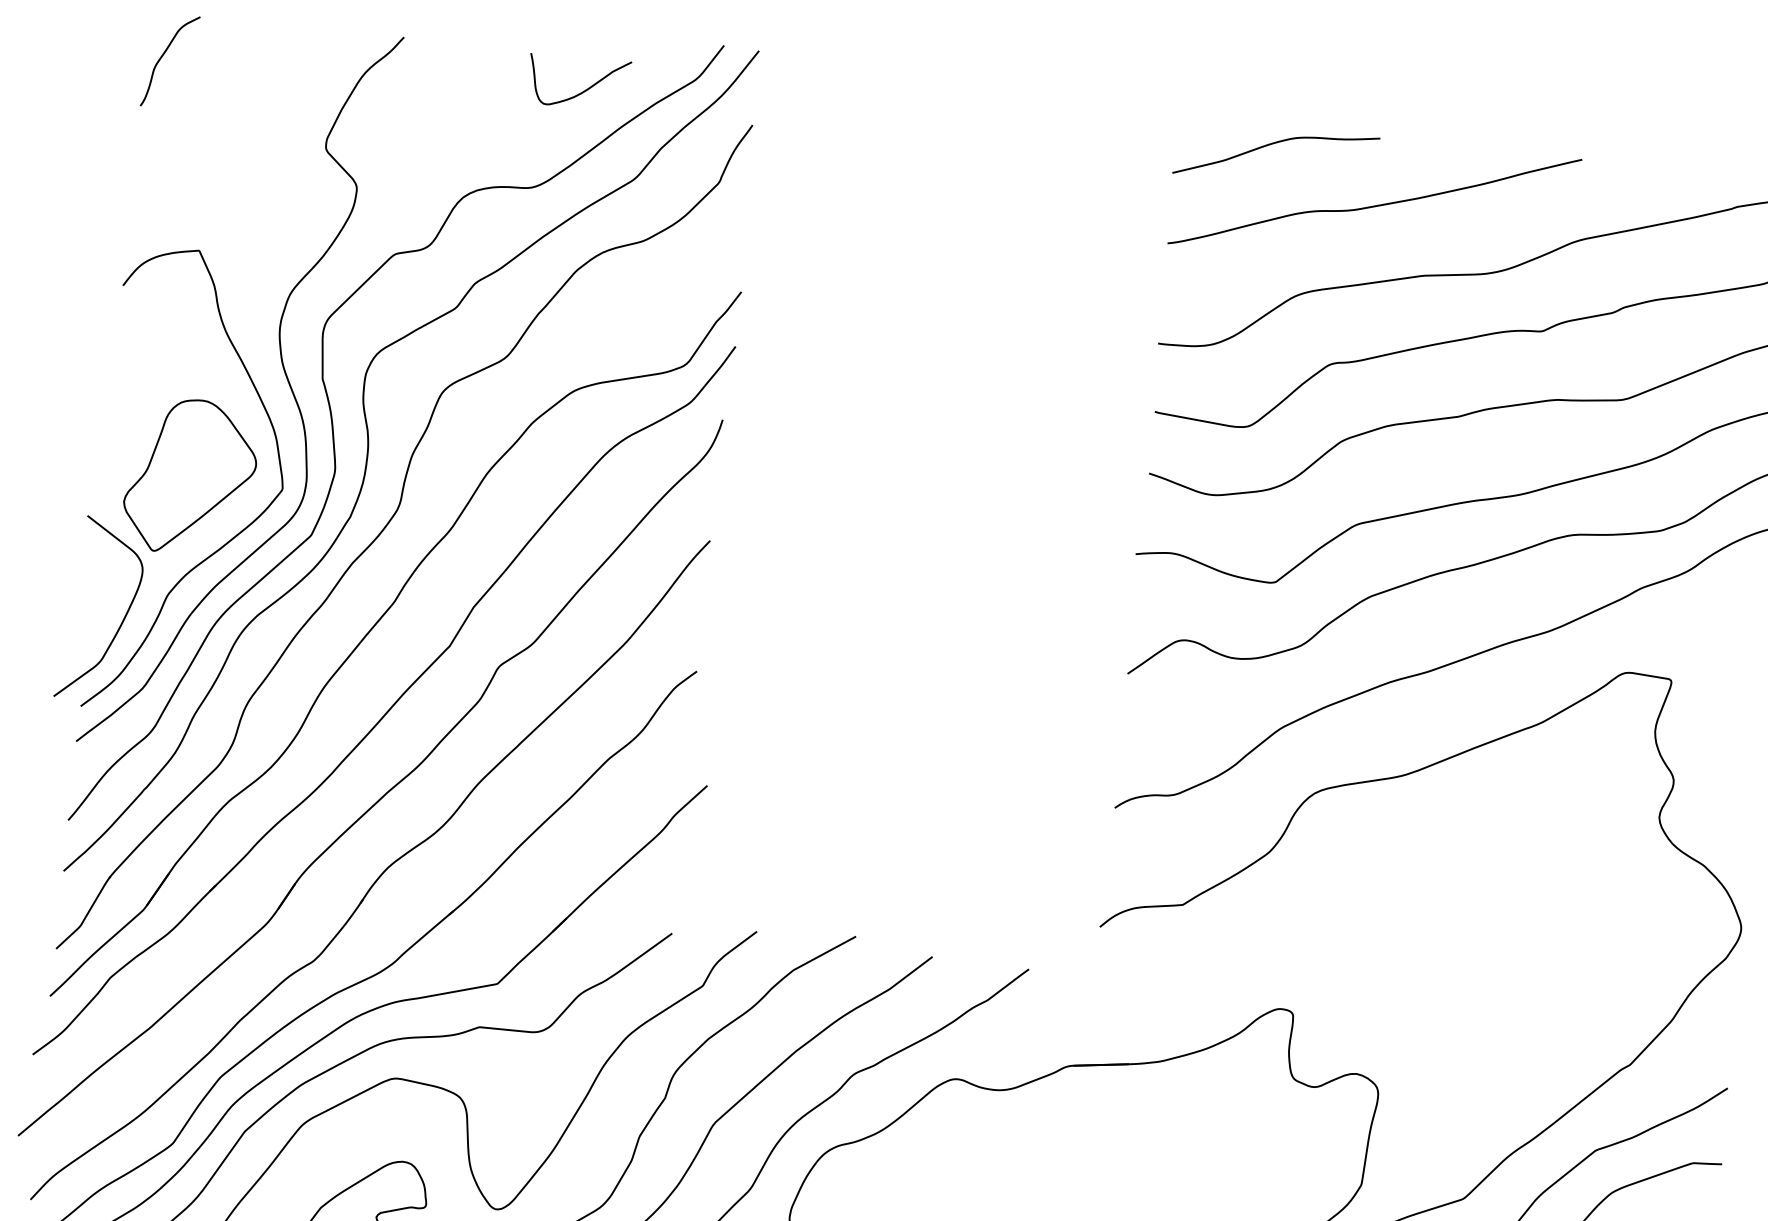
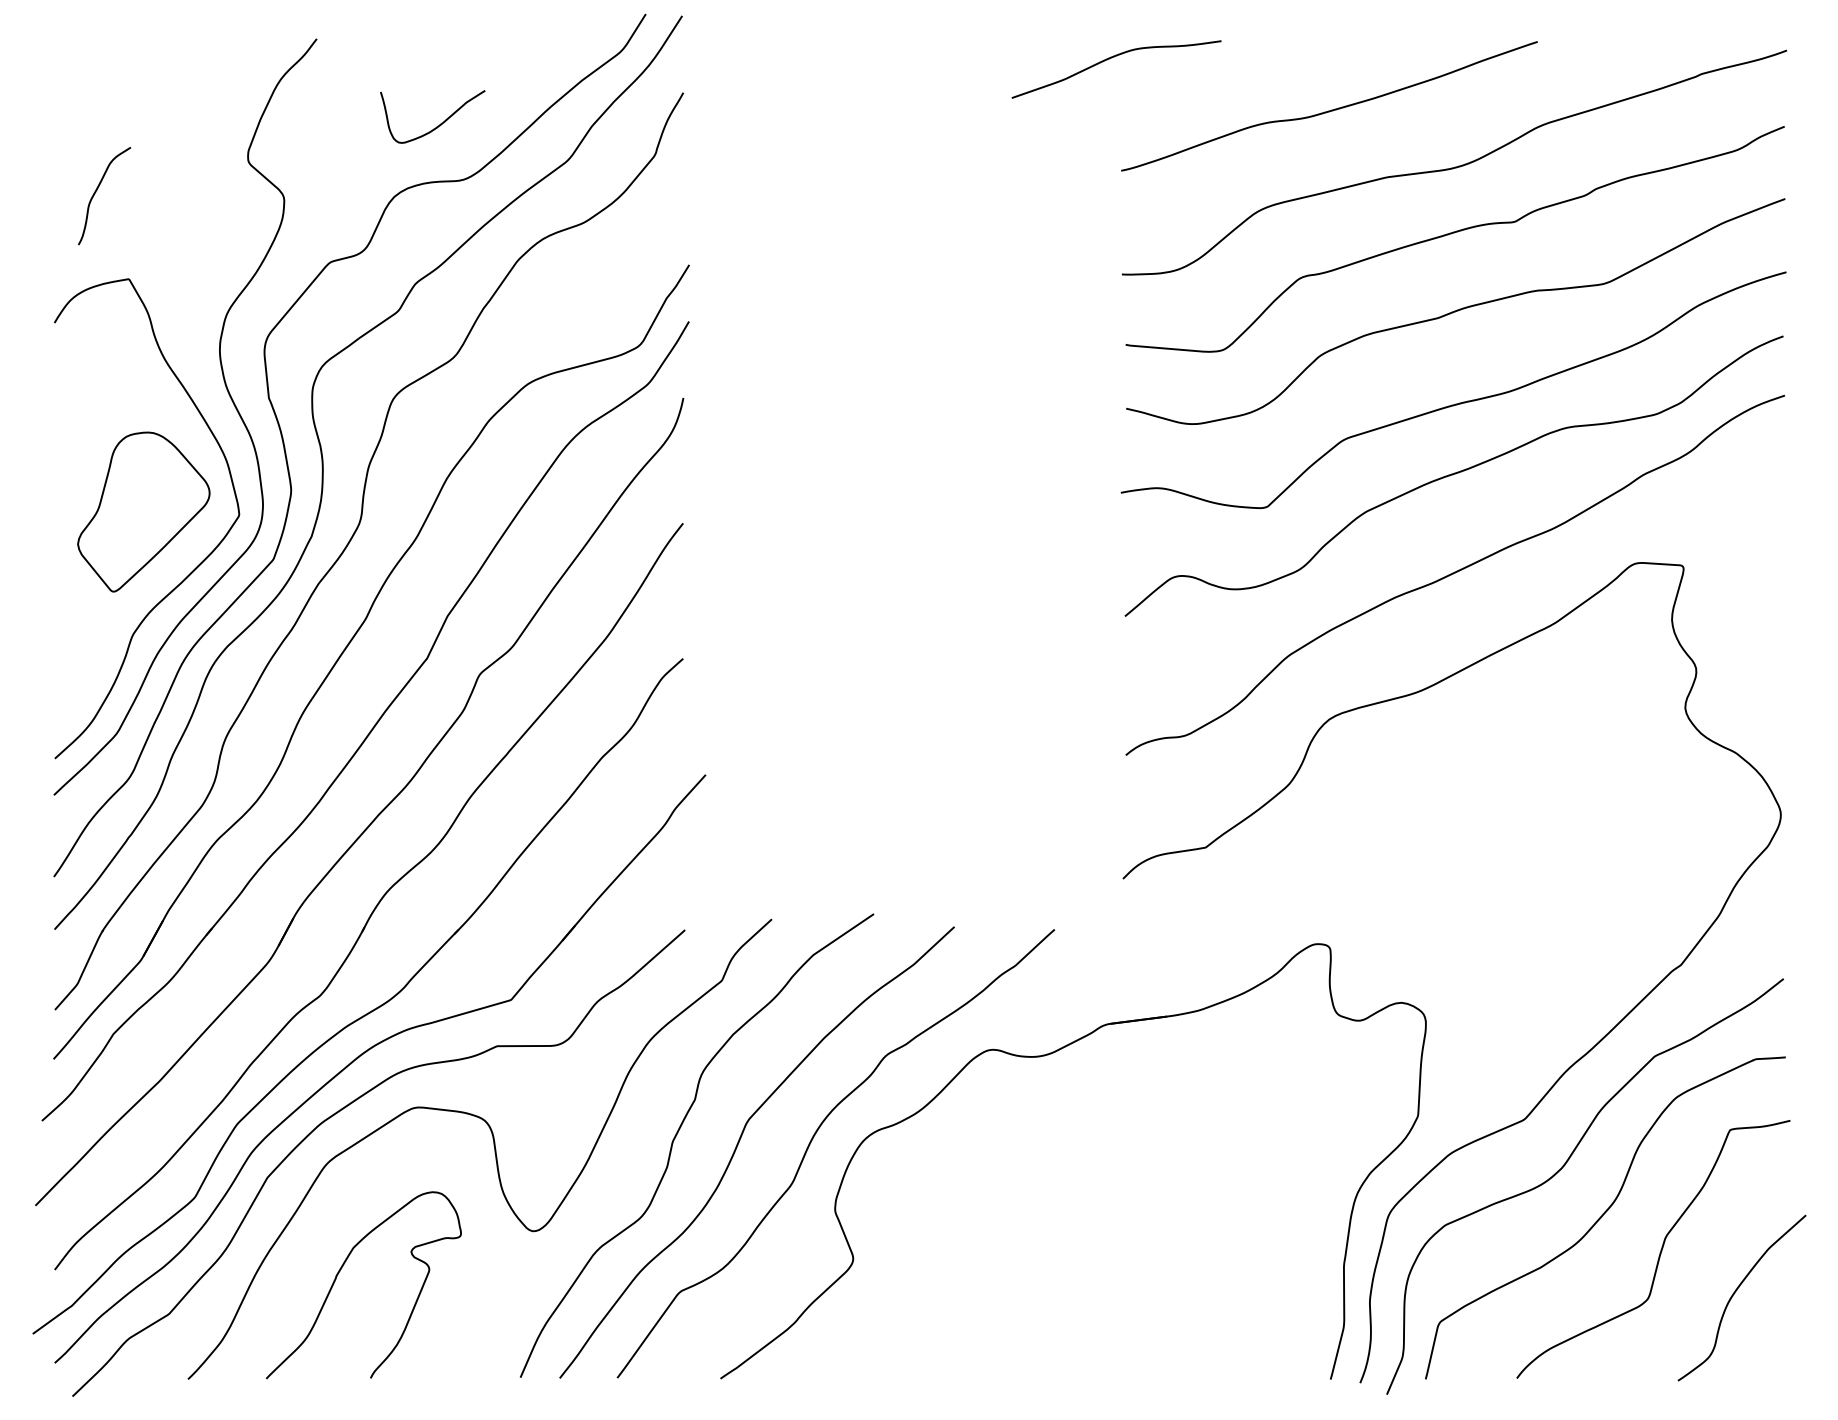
curve: (162, 57) -> (96, 192), moved
curve: (585, 89) -> (440, 123), moved
curve: (1273, 144) -> (1112, 58), moved
curve: (123, 617) -> (89, 663), removed

